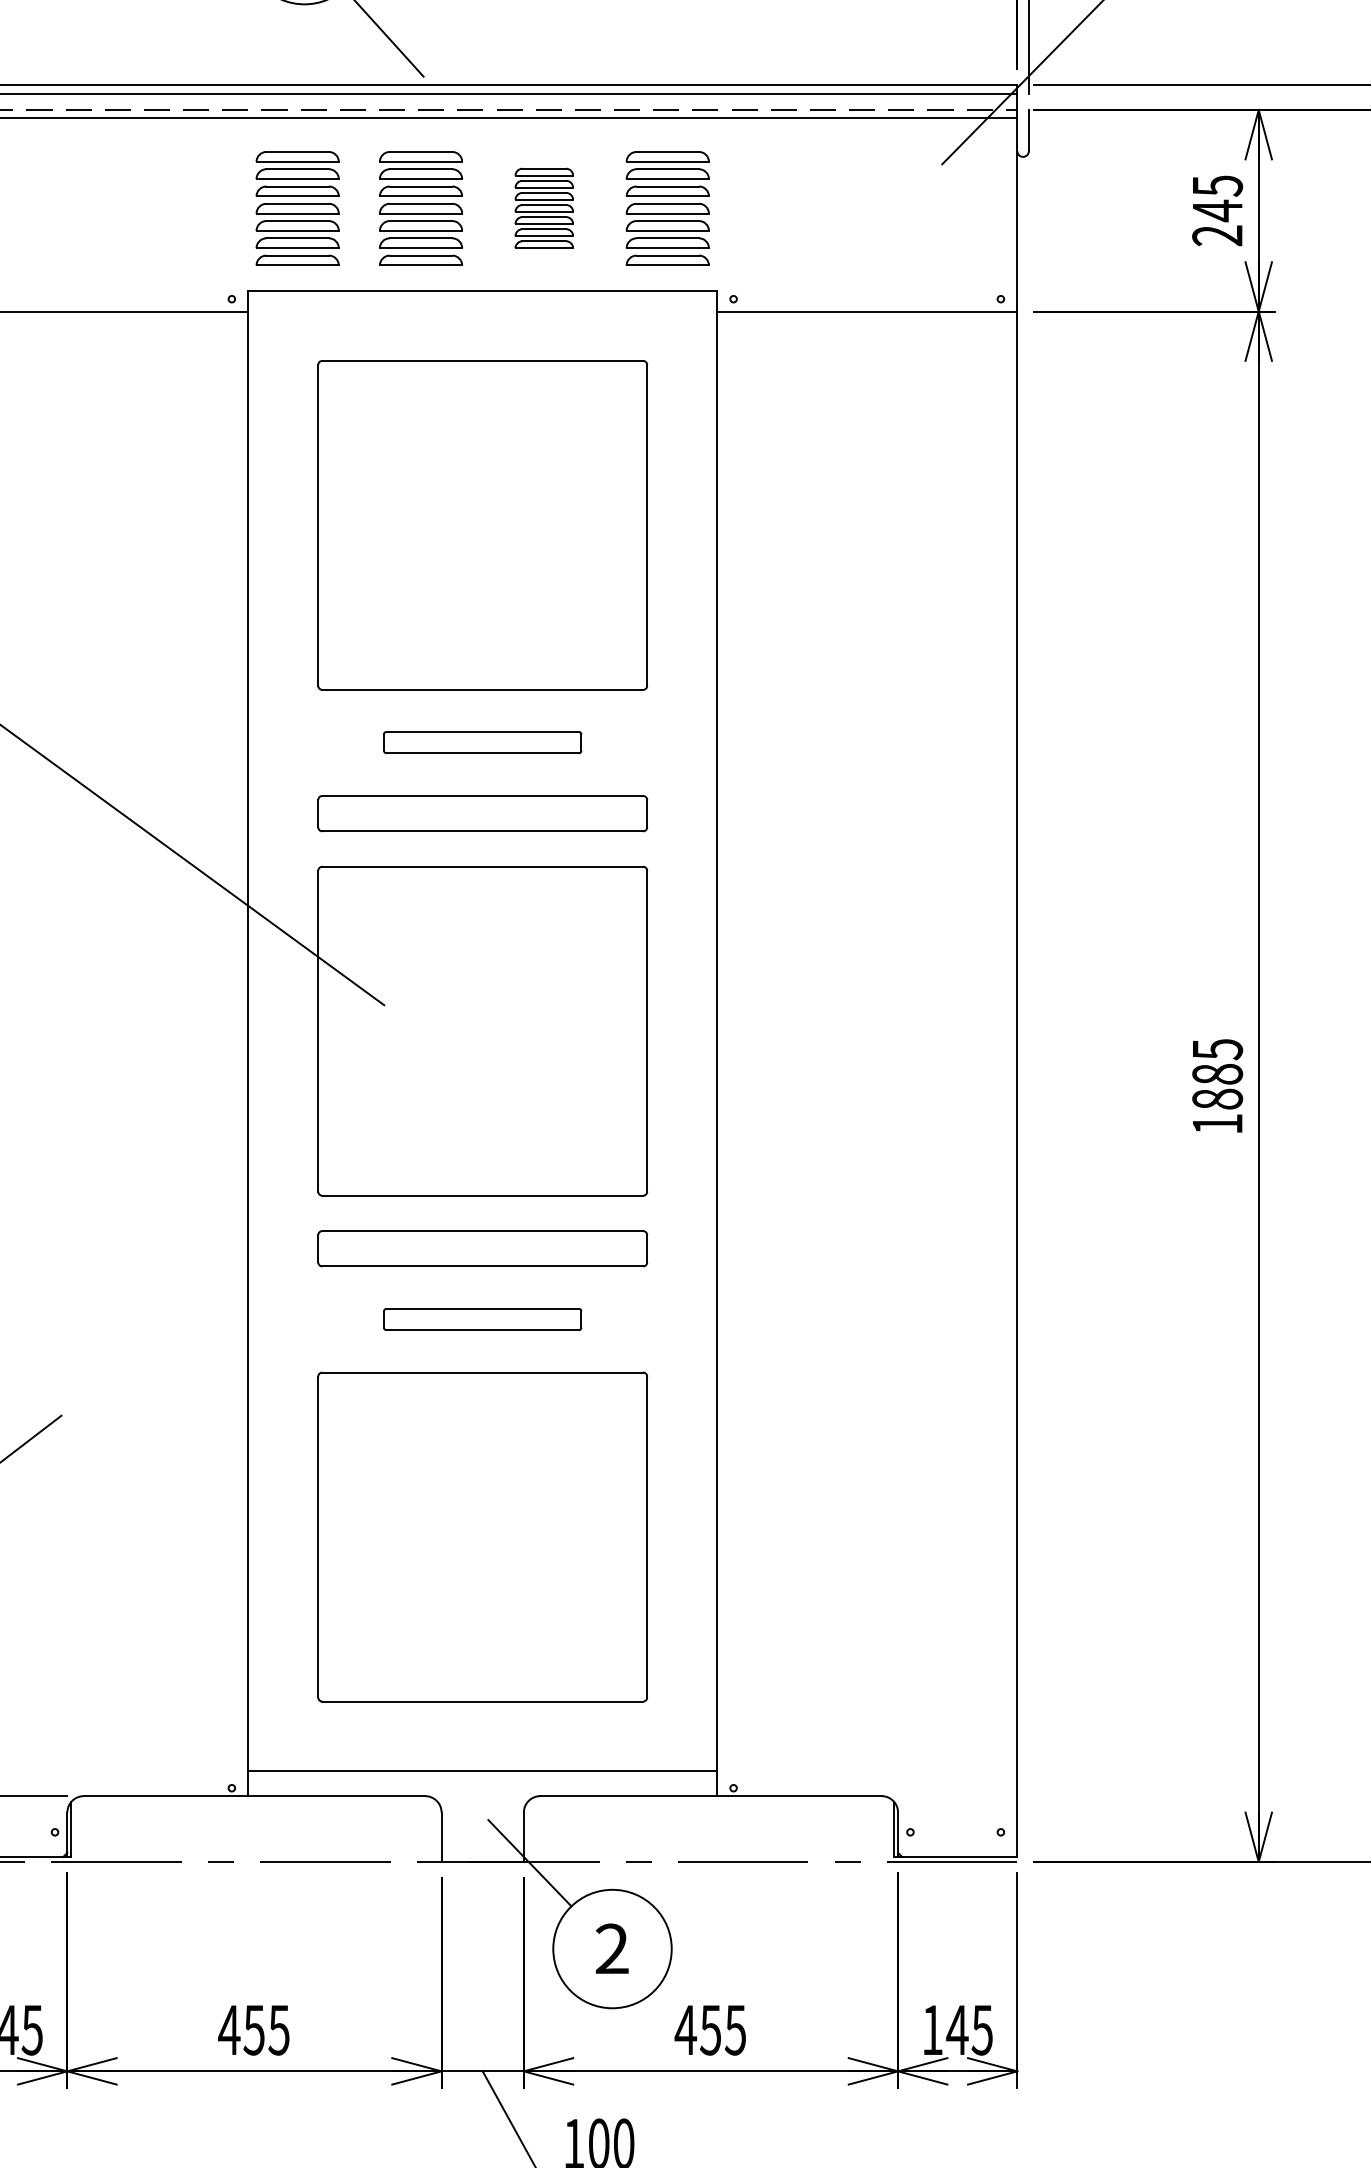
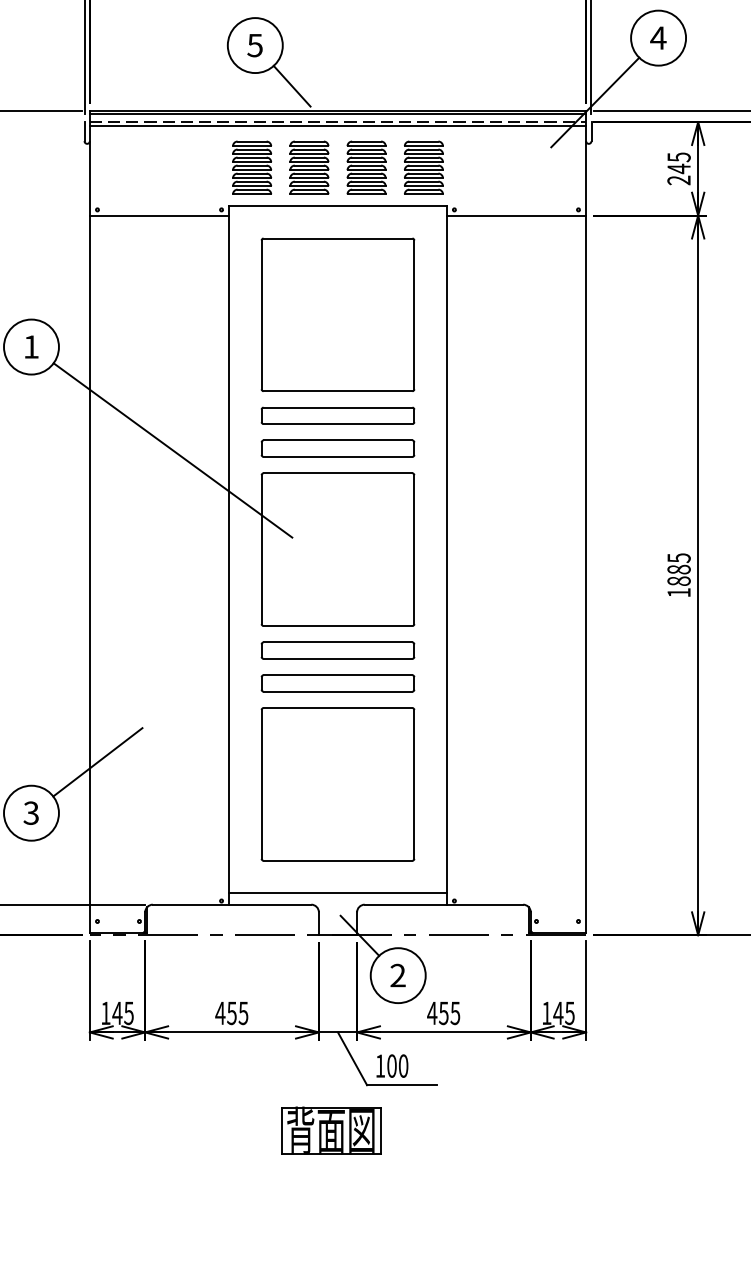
part: (544, 207) -> (366, 167), size x1.43
part: (481, 742) -> (337, 415), size x1.67
part: (481, 1319) -> (337, 683), size x1.67

